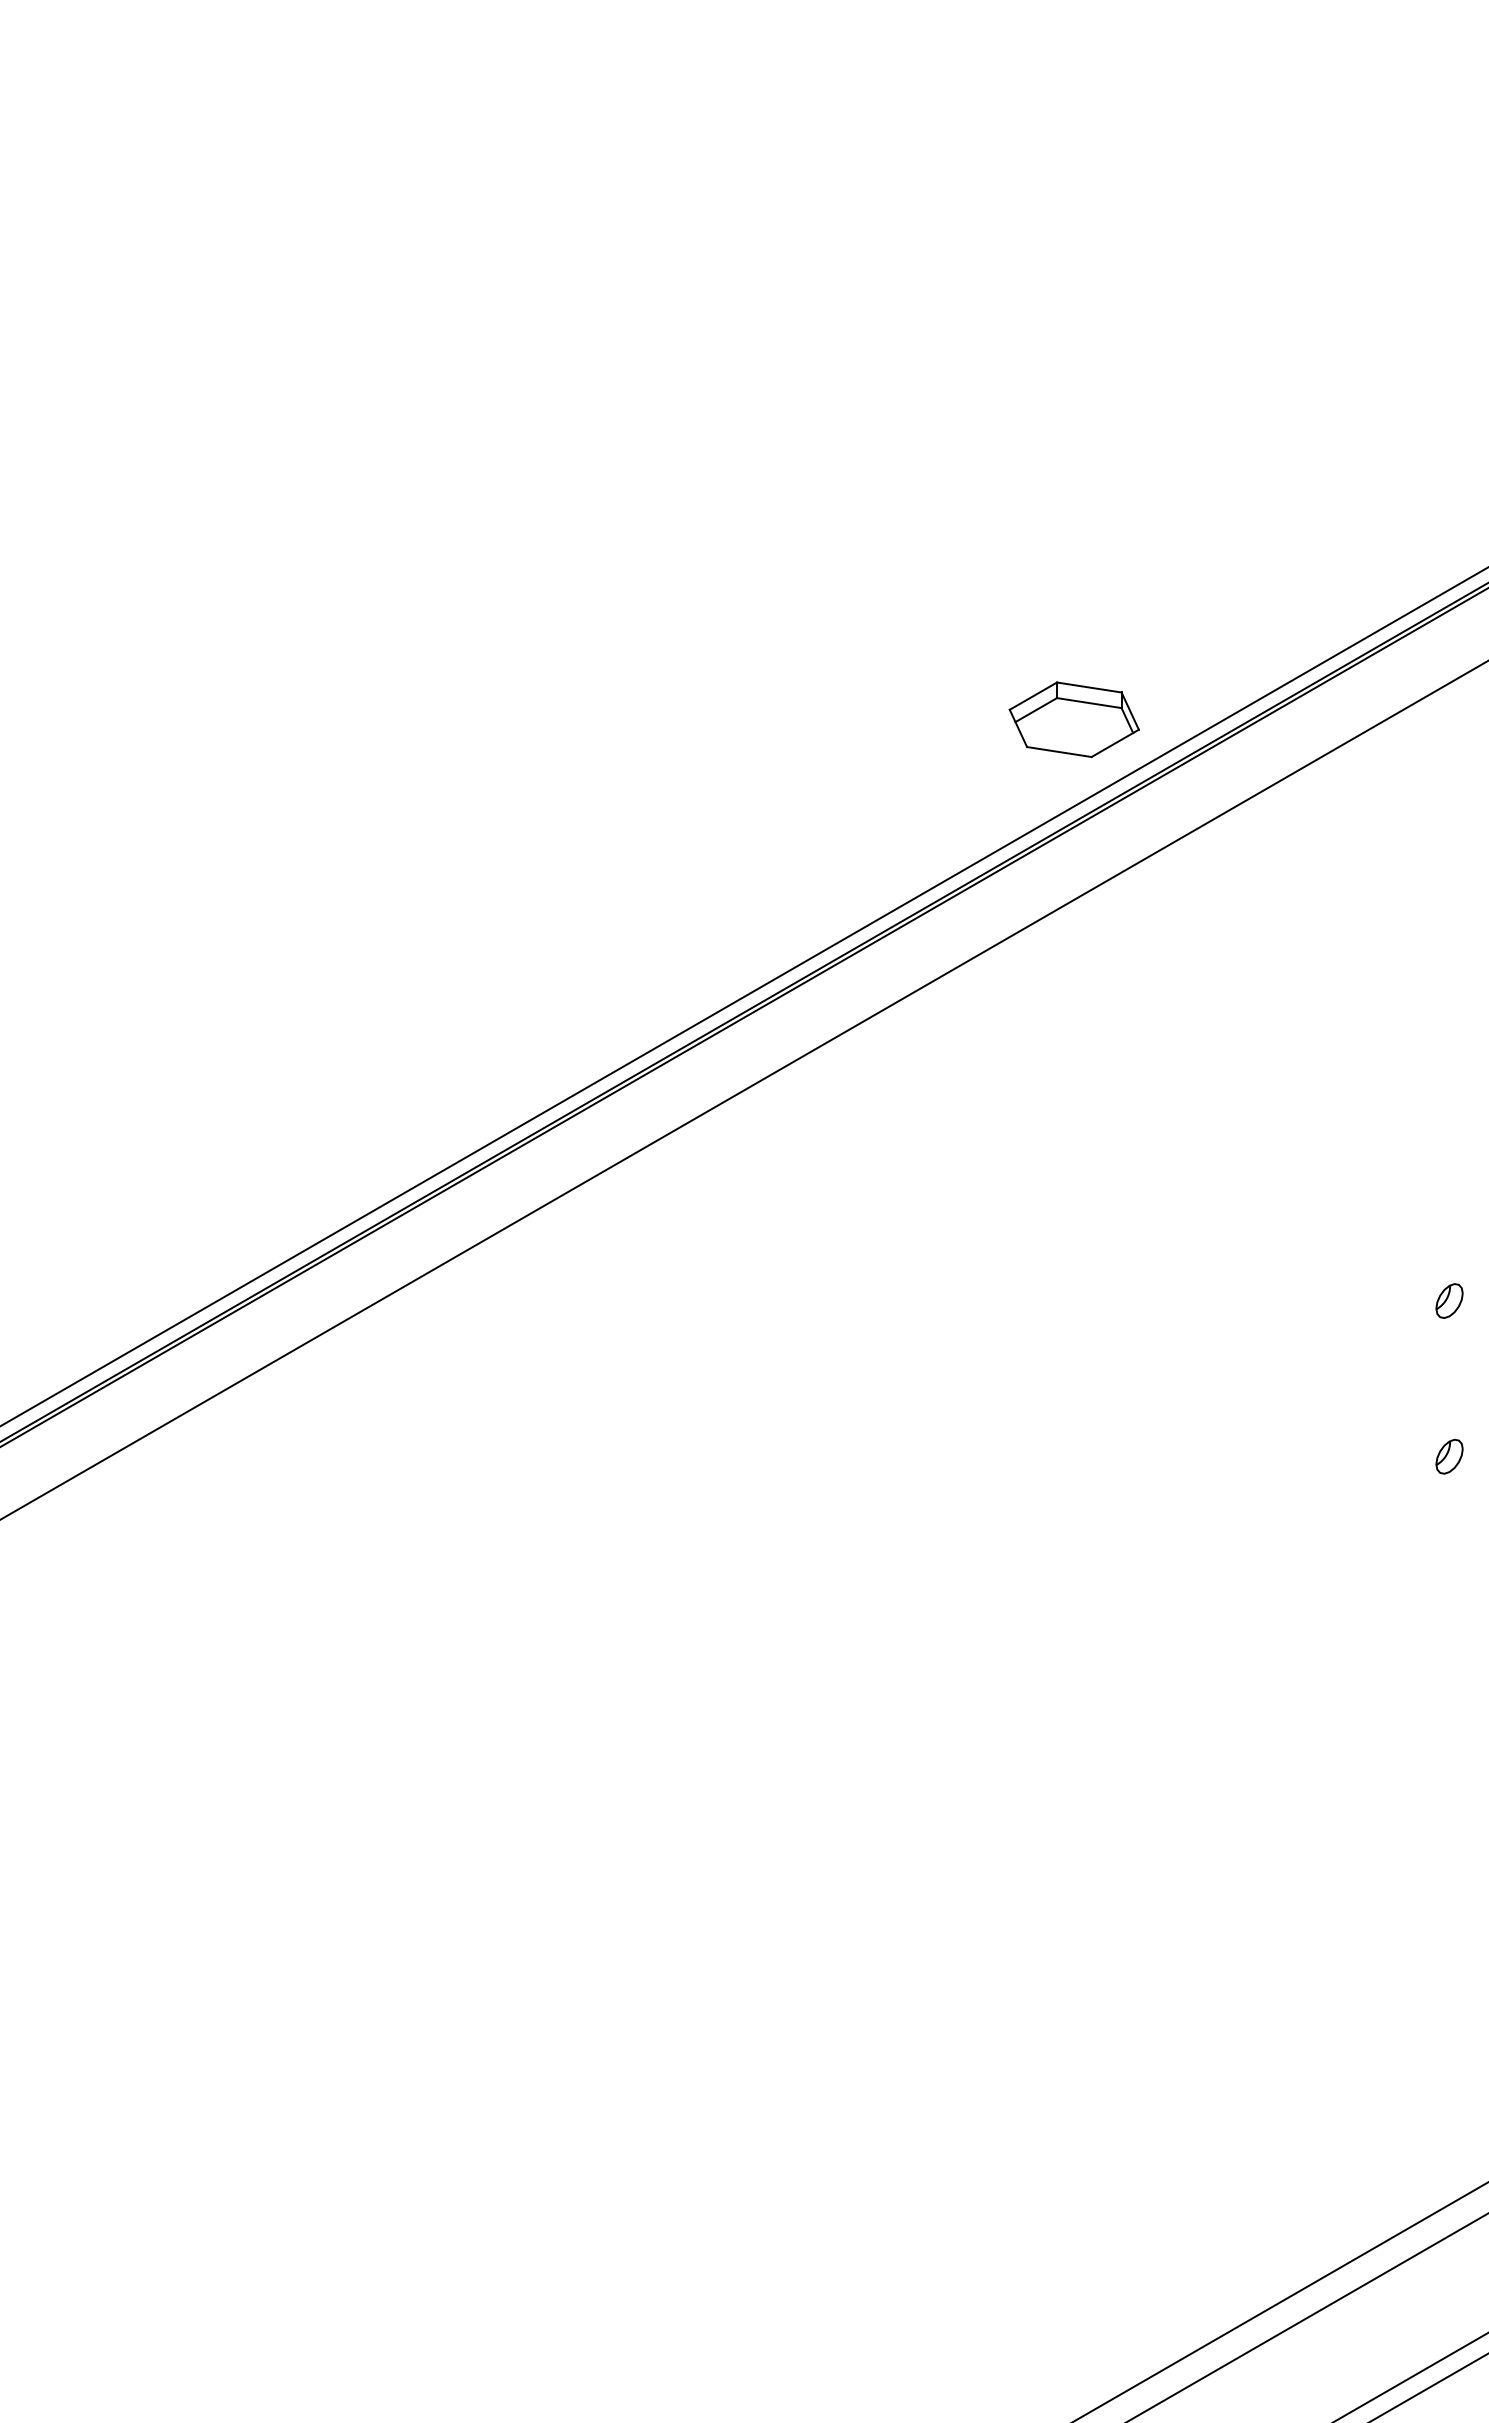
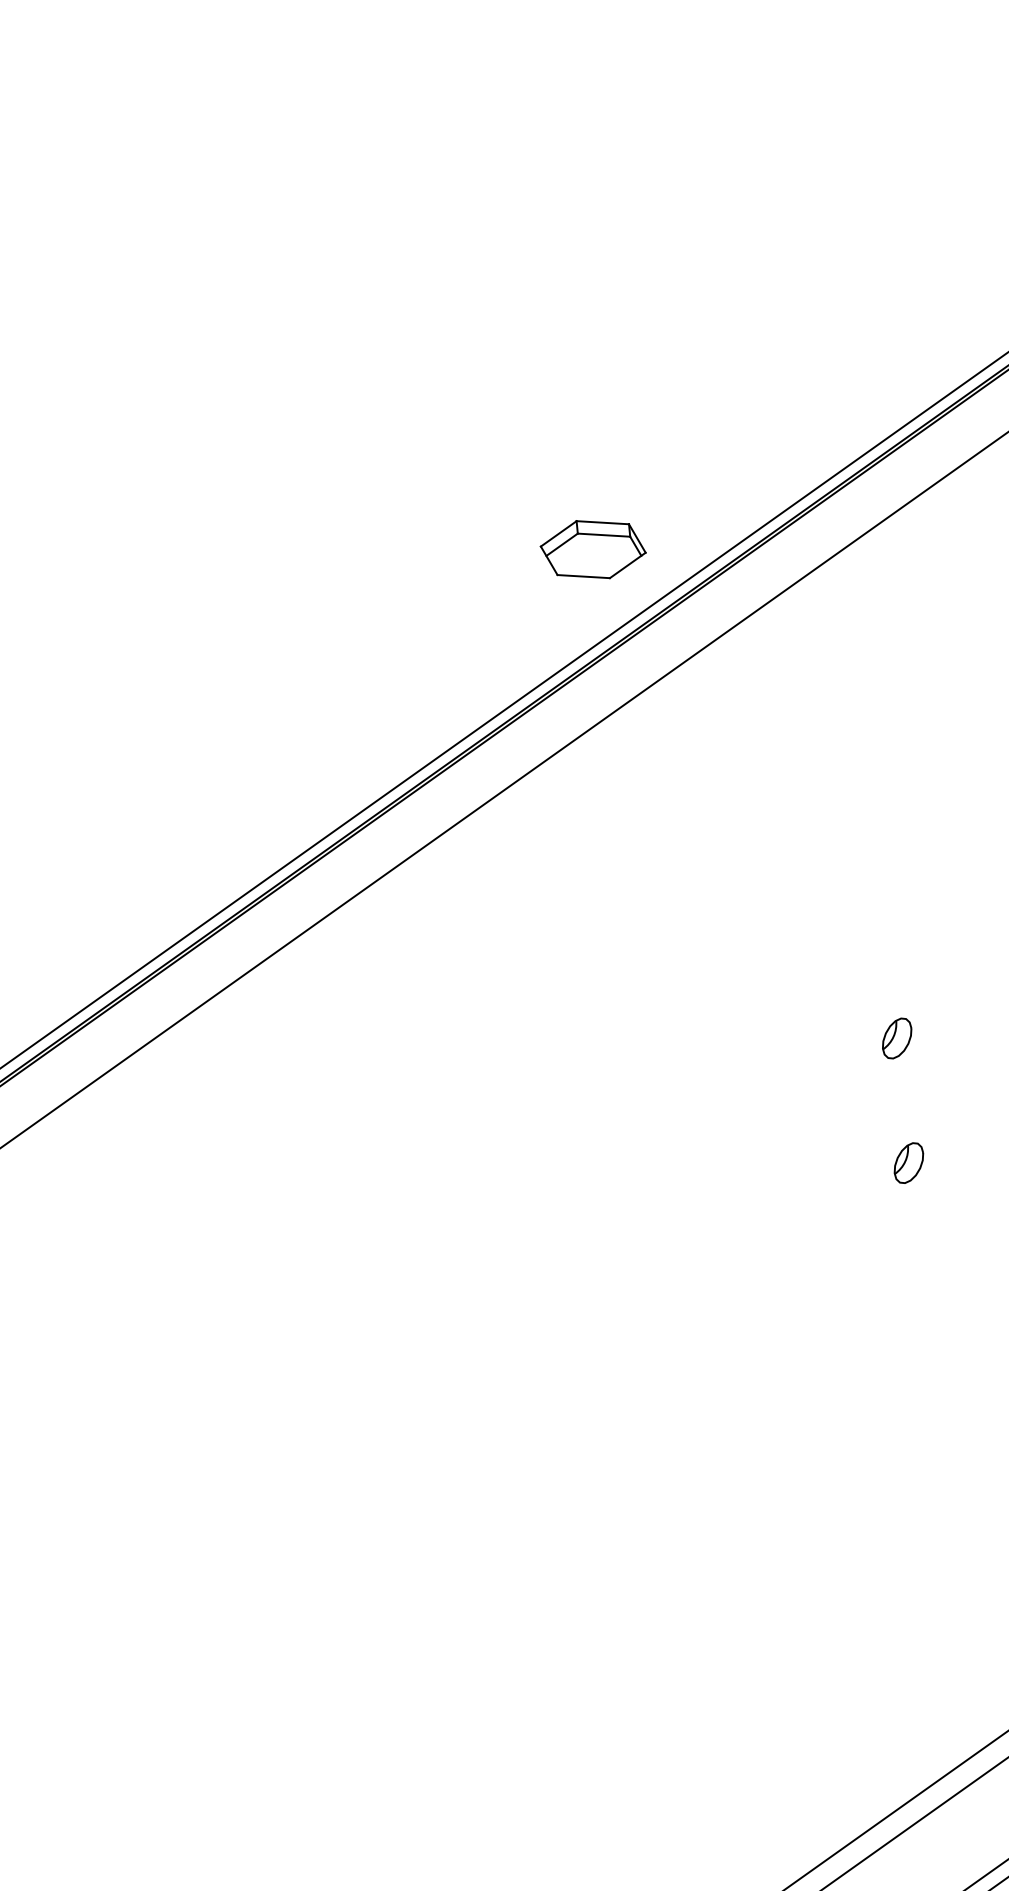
part: (1073, 719) -> (592, 549), moved
part: (1449, 1300) -> (897, 1038), size x1.43
part: (1449, 1456) -> (908, 1162), size x1.43

